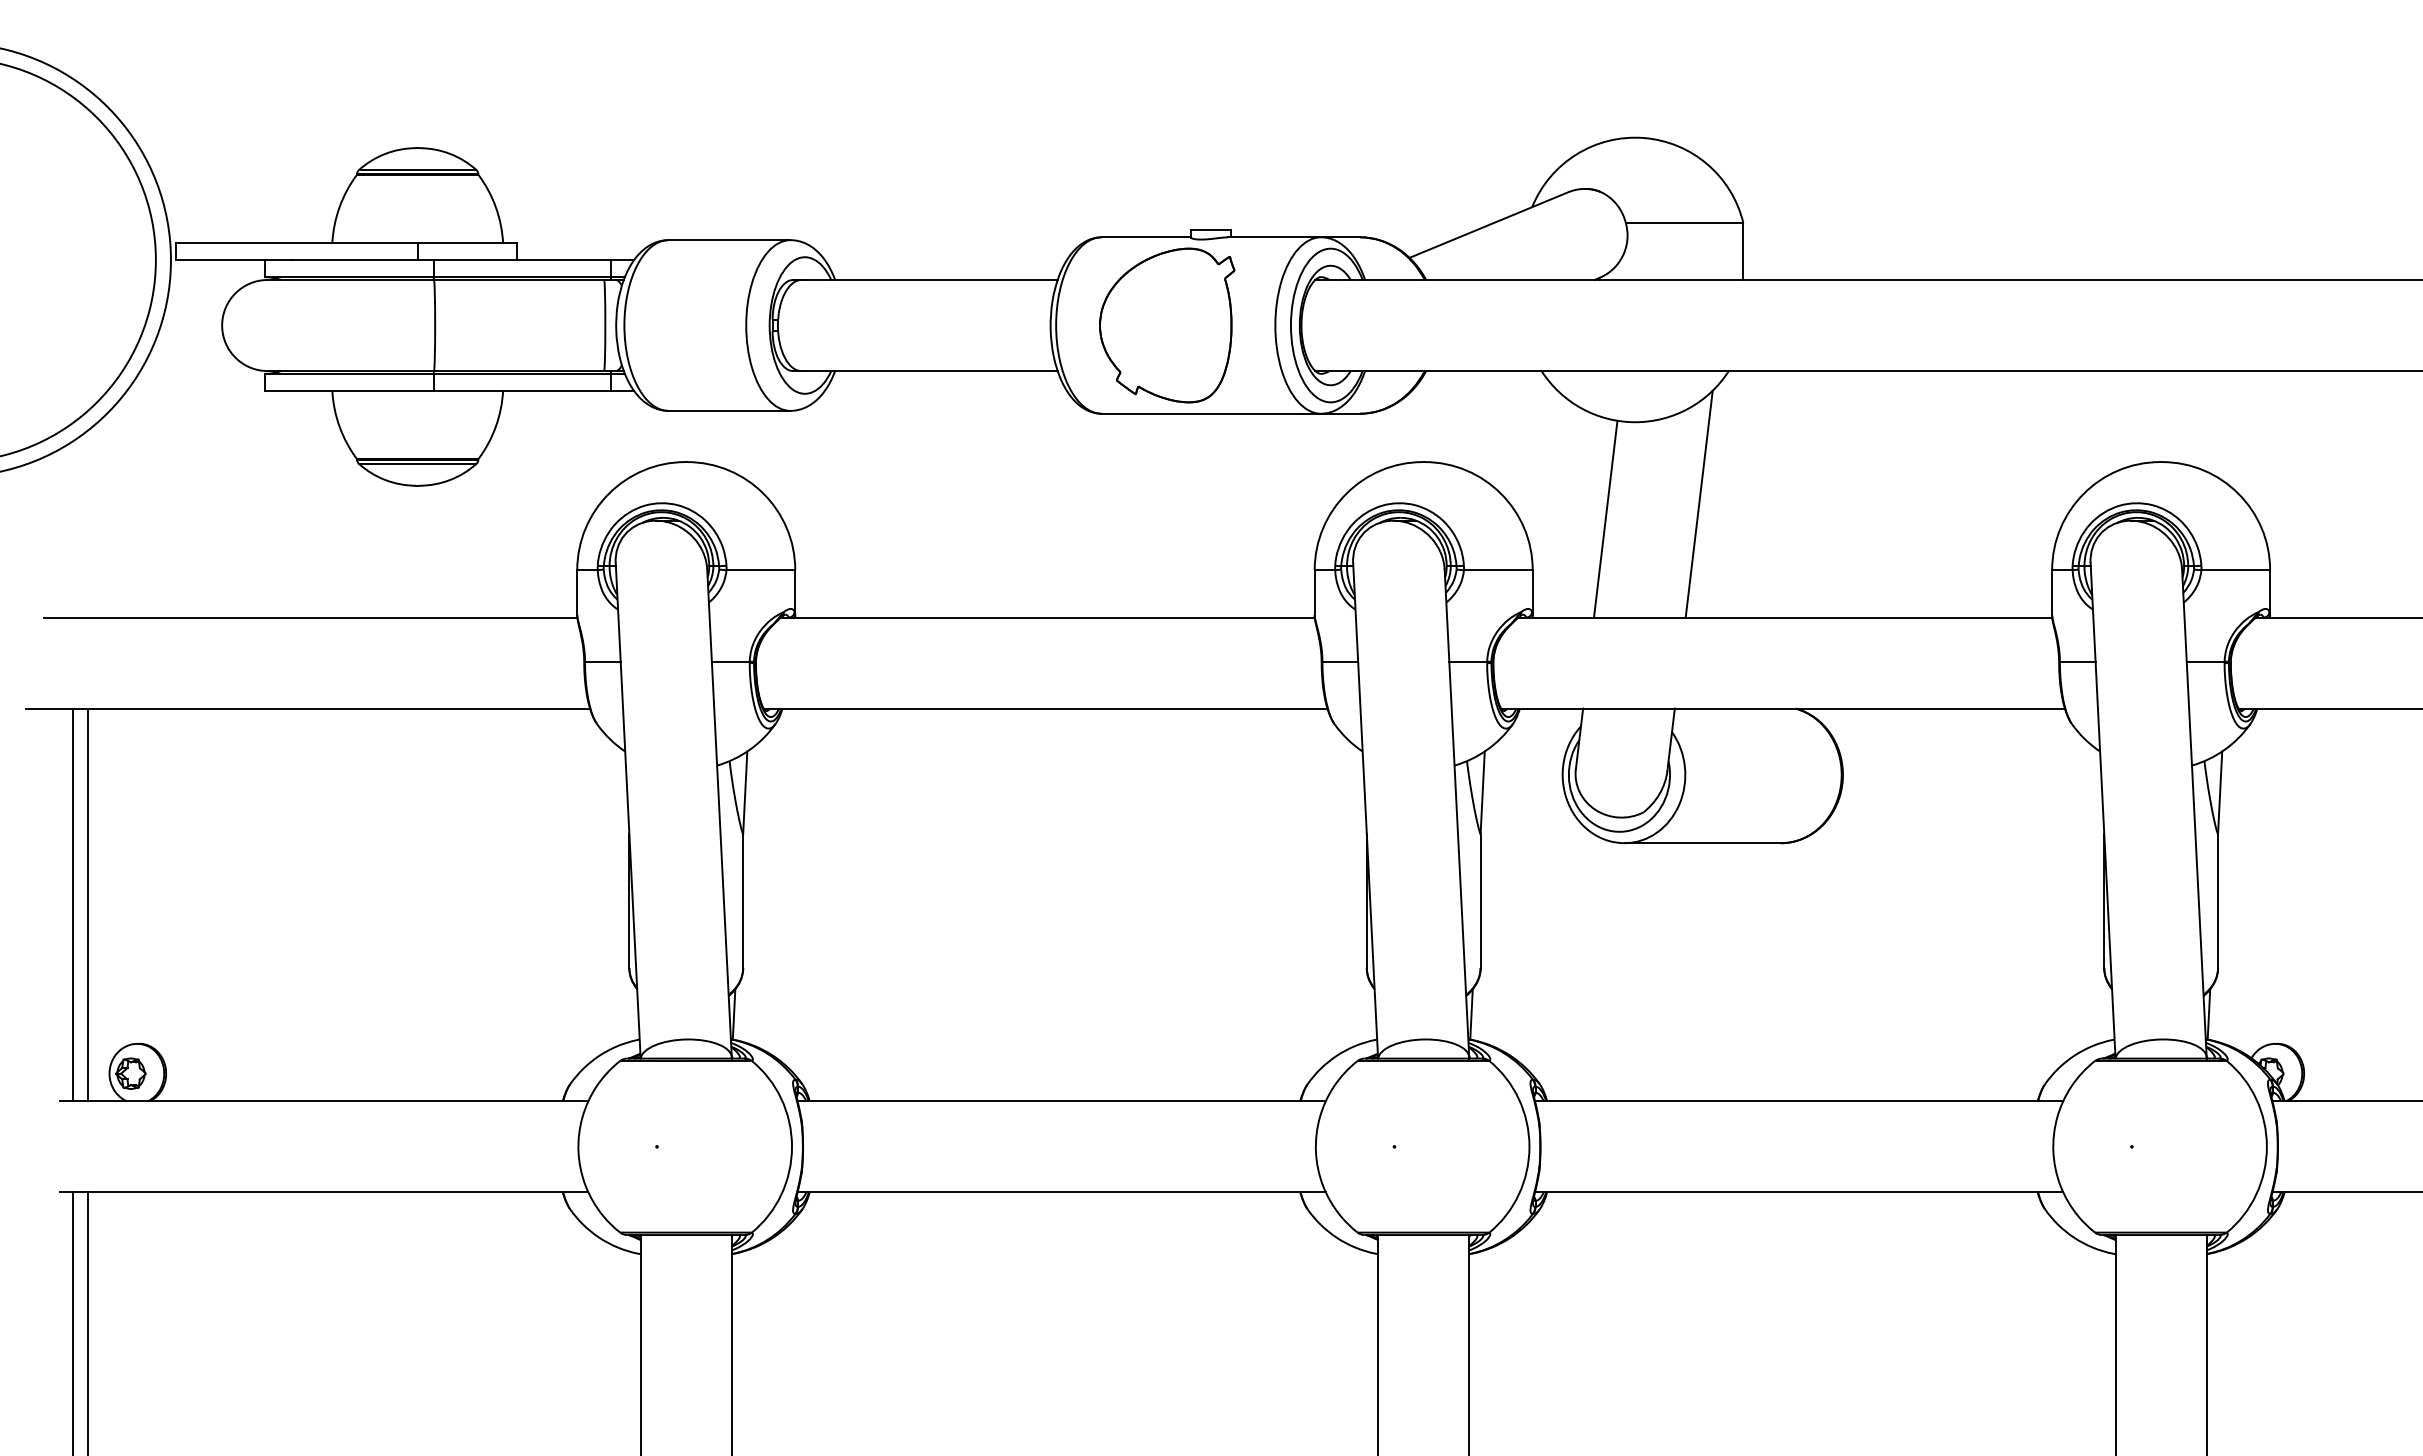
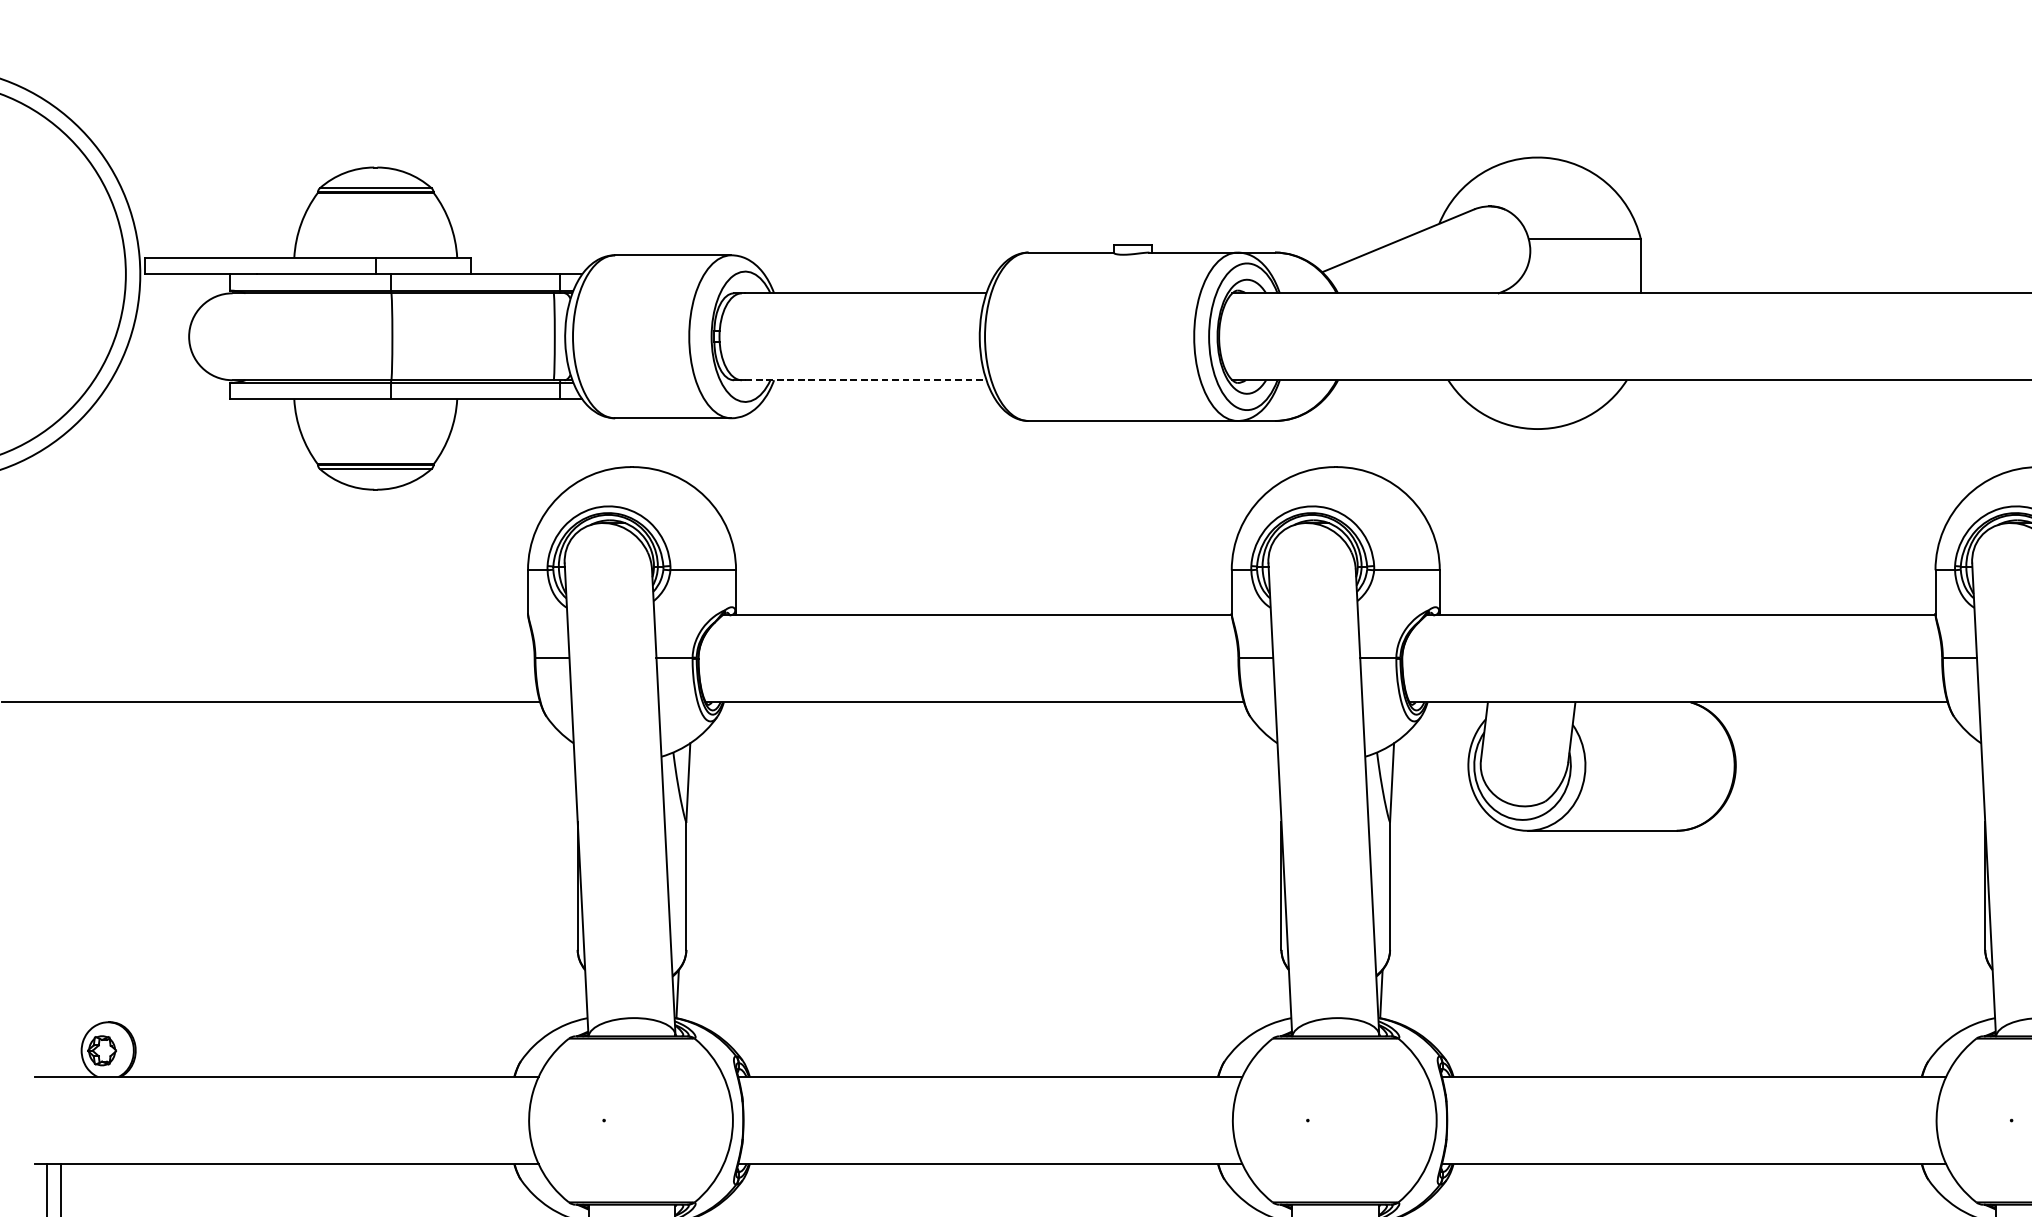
part: (1167, 325) -> (1091, 336), removed
line: (931, 371) -> (866, 380), solid -> dashed
line: (1698, 503) -> (1598, 506), removed
line: (1605, 518) -> (1509, 520), removed
line: (310, 617) -> (273, 615), removed
line: (73, 904) -> (47, 889), removed
line: (87, 904) -> (60, 889), removed

